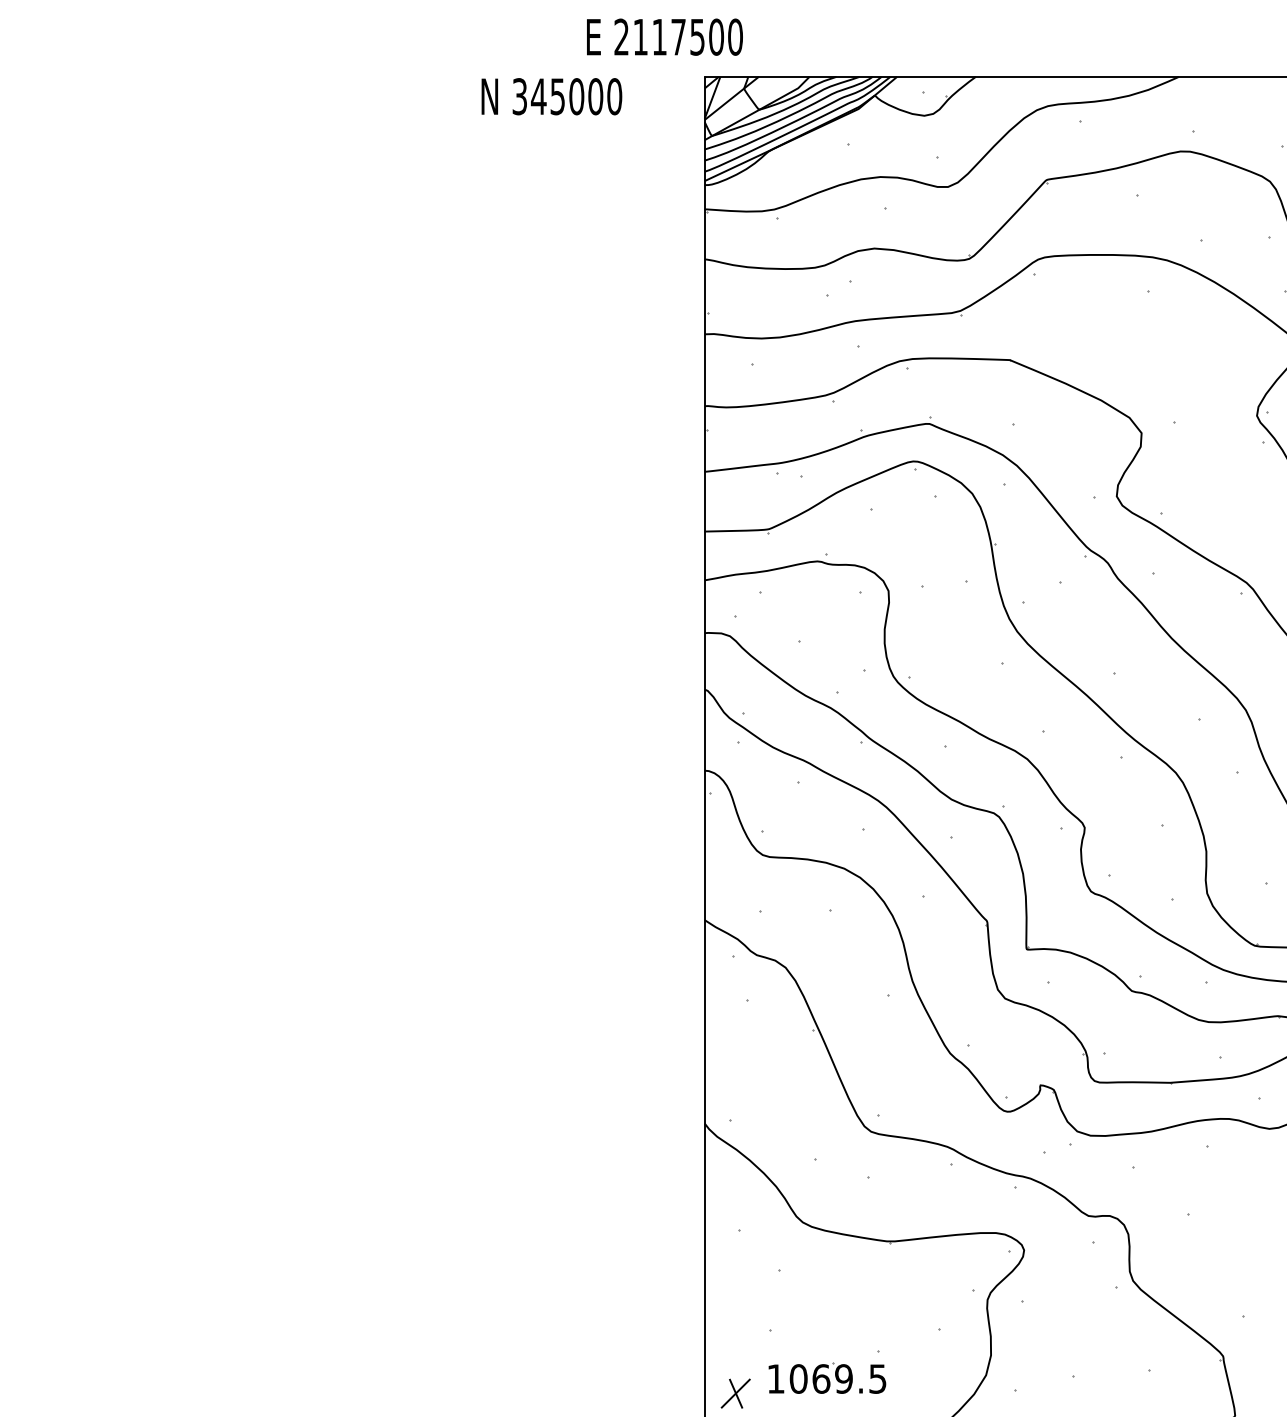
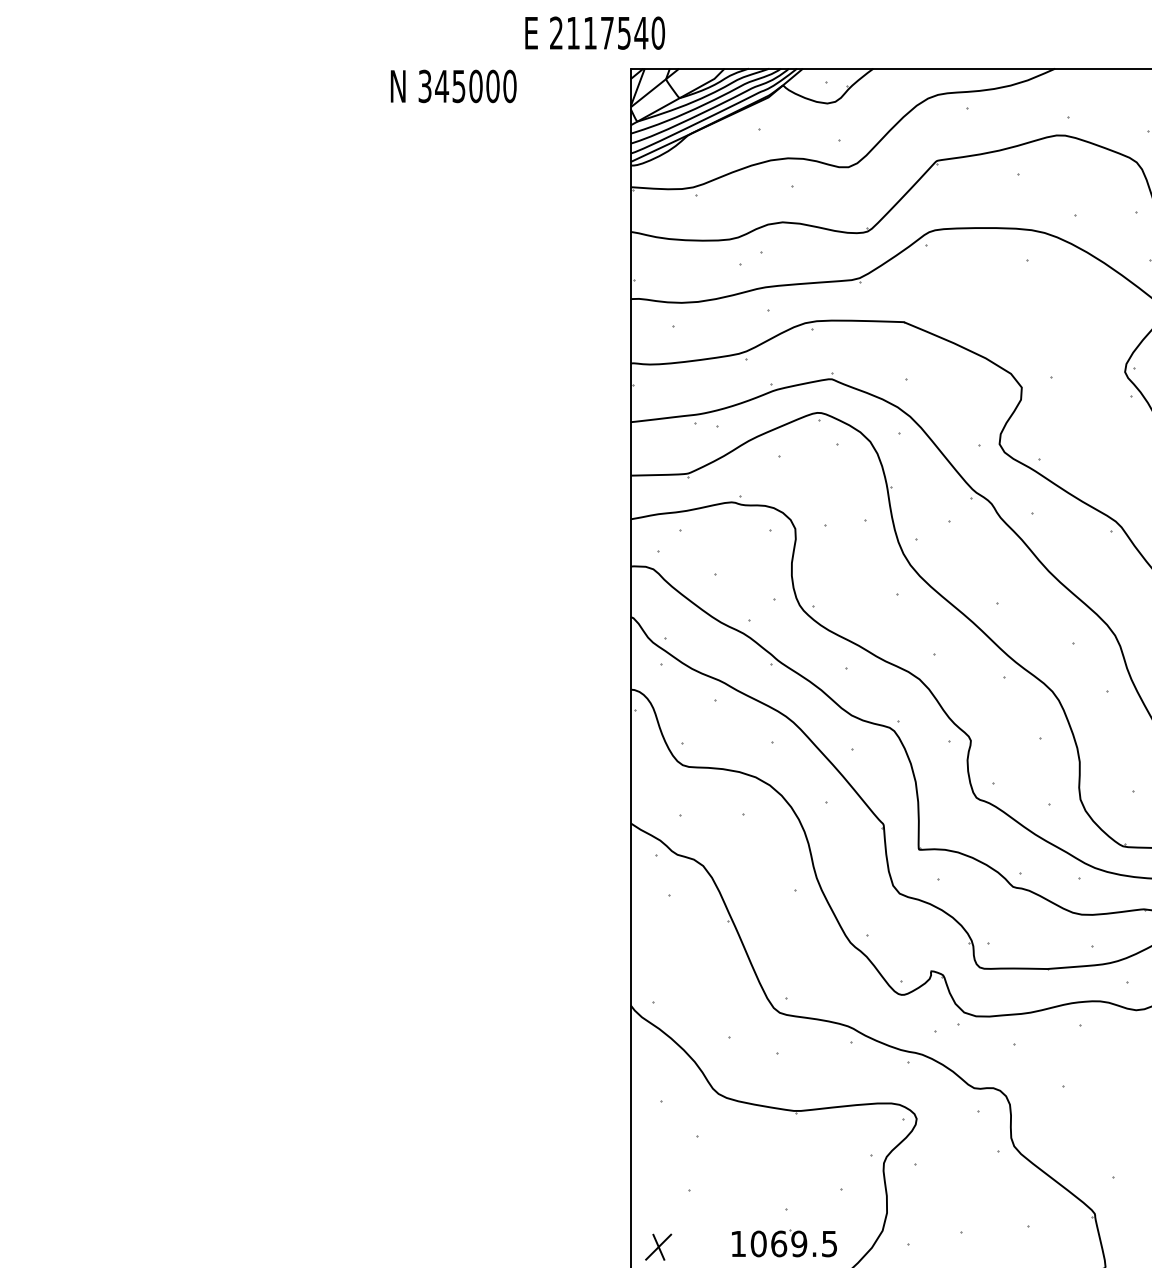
text: (716, 36) -> (641, 32), 2117500 -> 2117540
text: (551, 96) -> (453, 86), moved
part: (827, 1377) -> (784, 1242), moved

